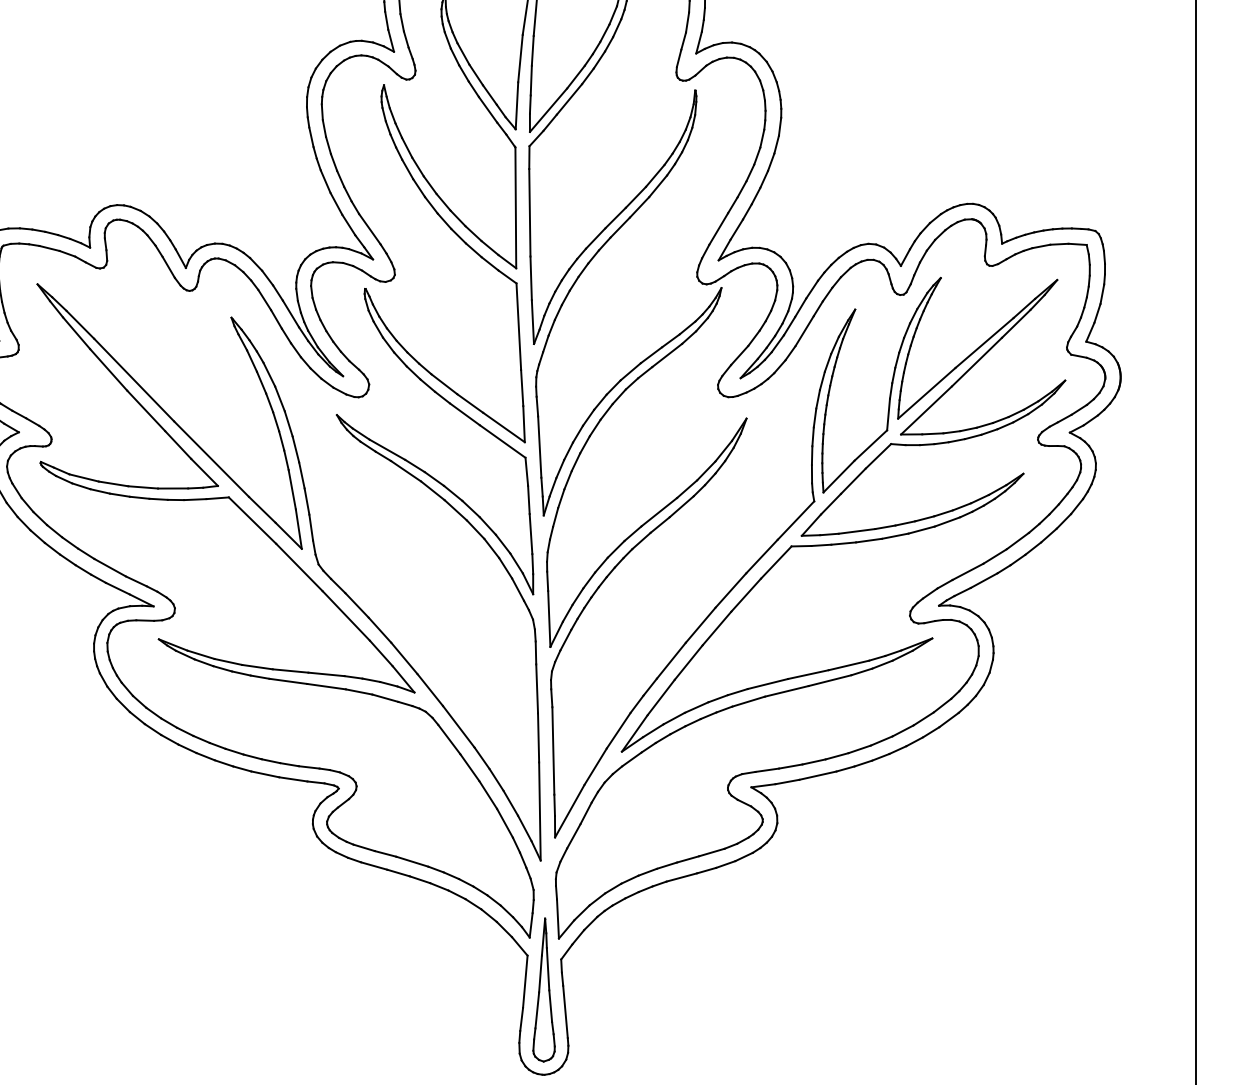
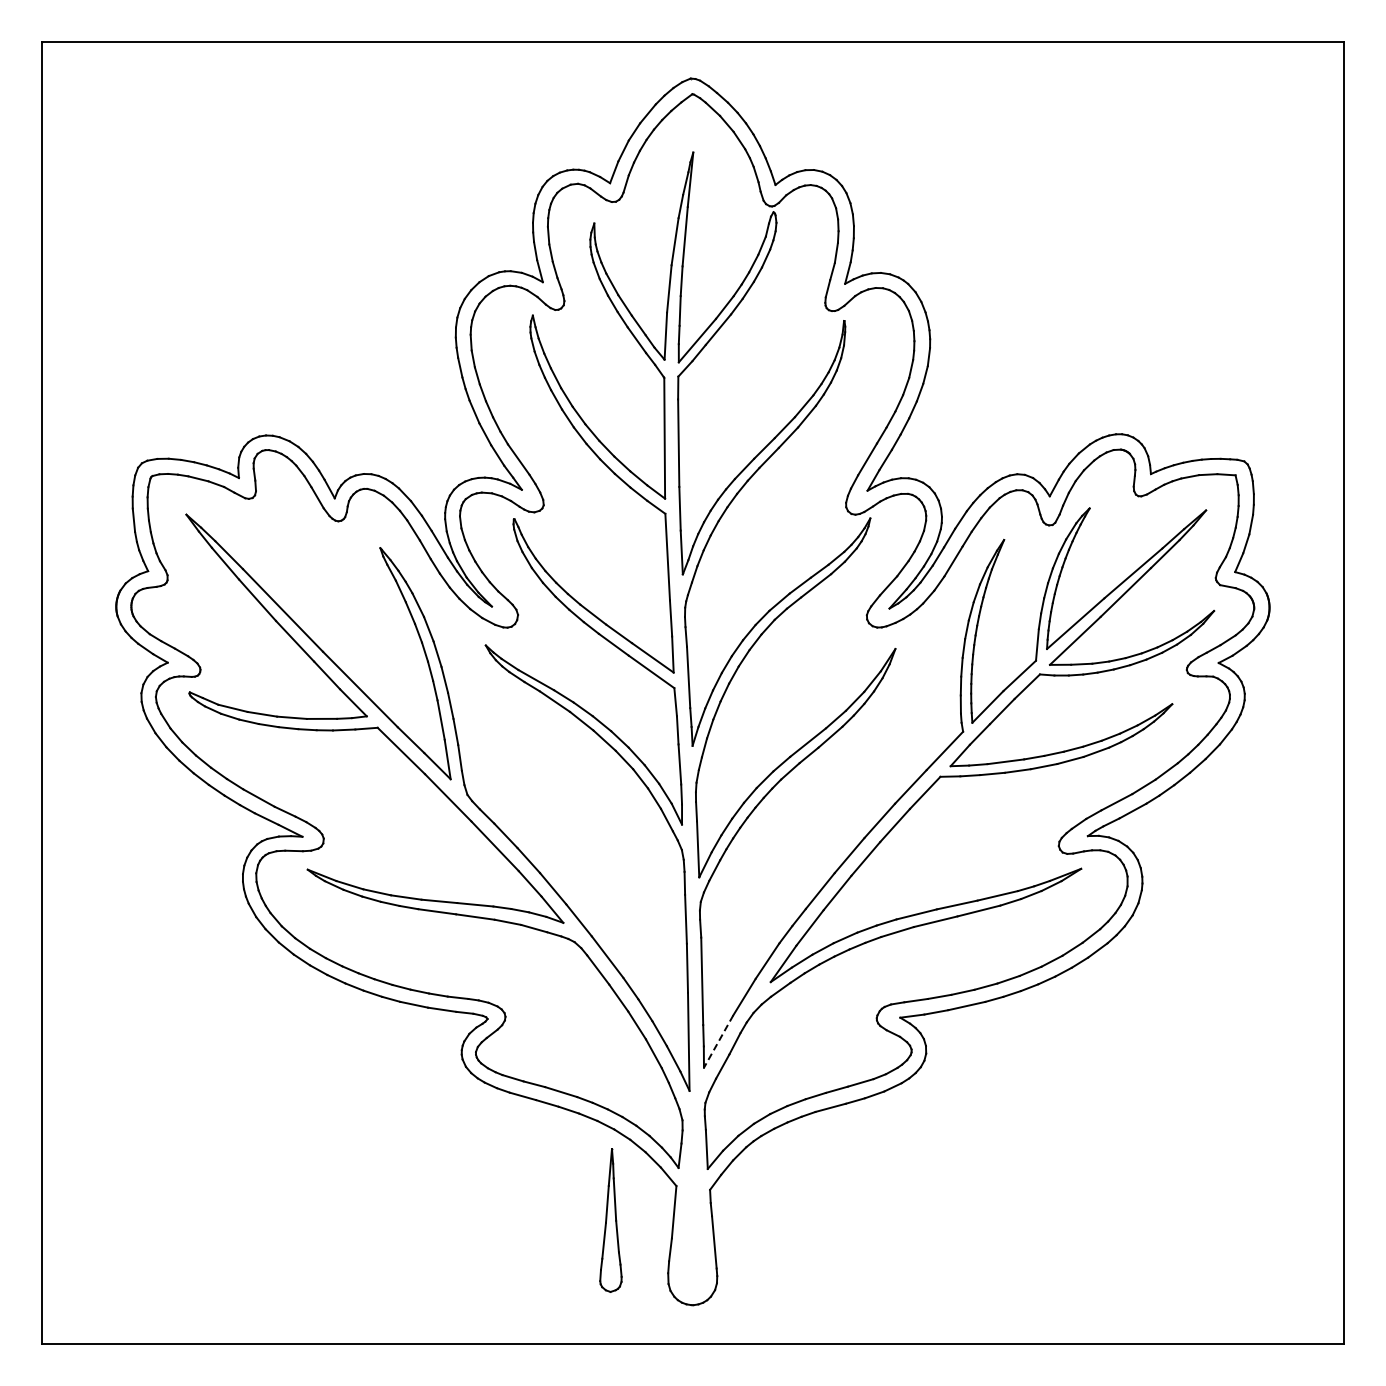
line: (569, 812) -> (718, 1042), solid -> dashed
part: (543, 990) -> (610, 1220), moved

